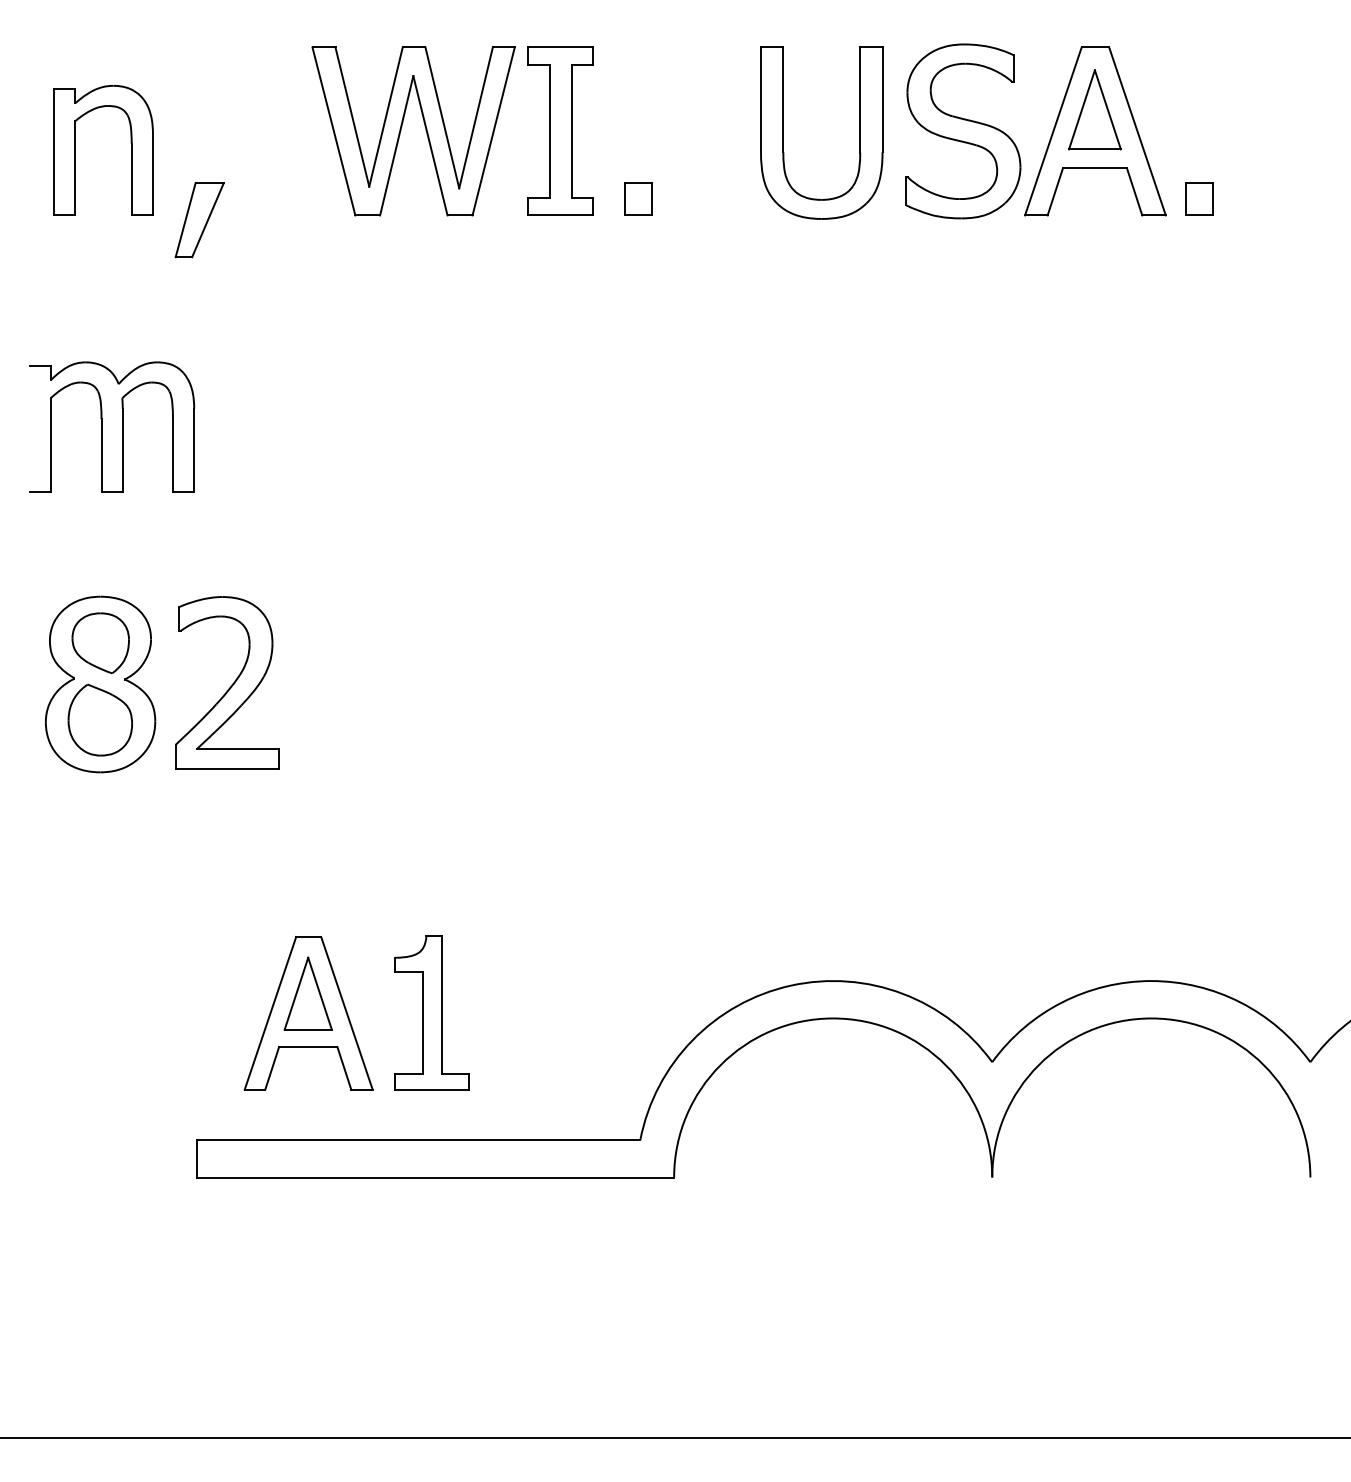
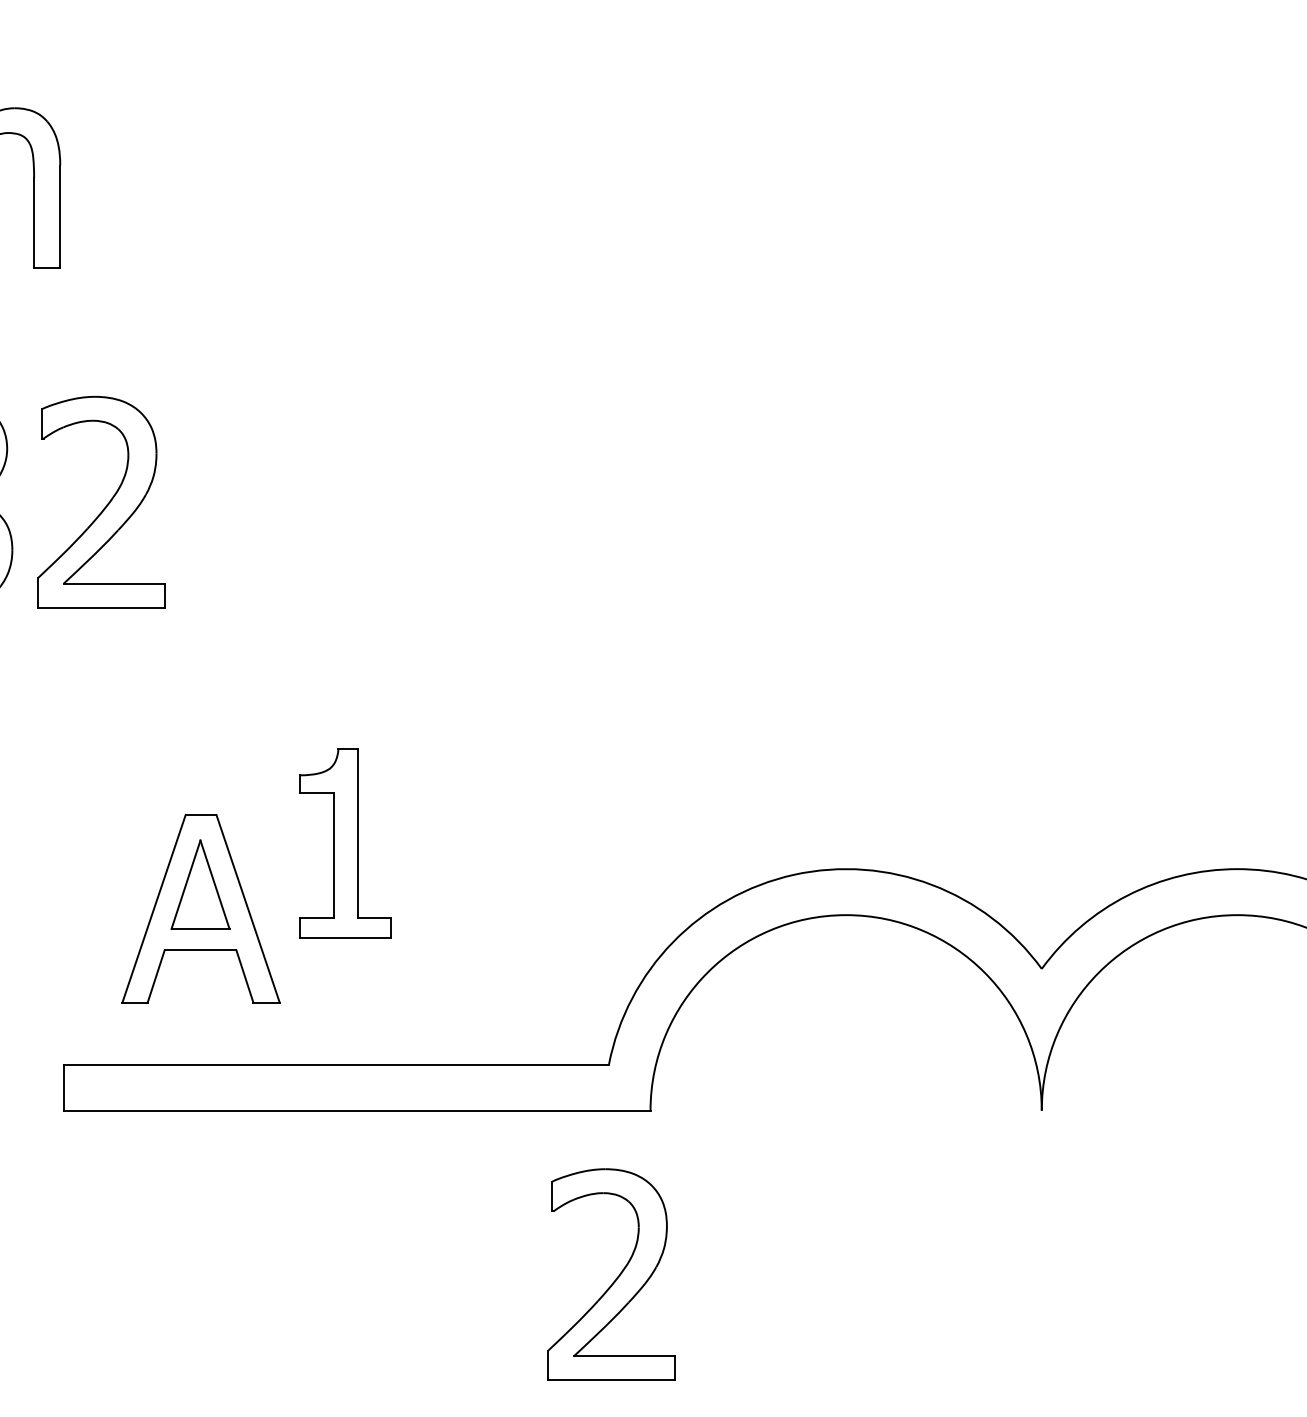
part: (431, 1012) -> (344, 842), moved
part: (642, 1310) -> (611, 1274), added

